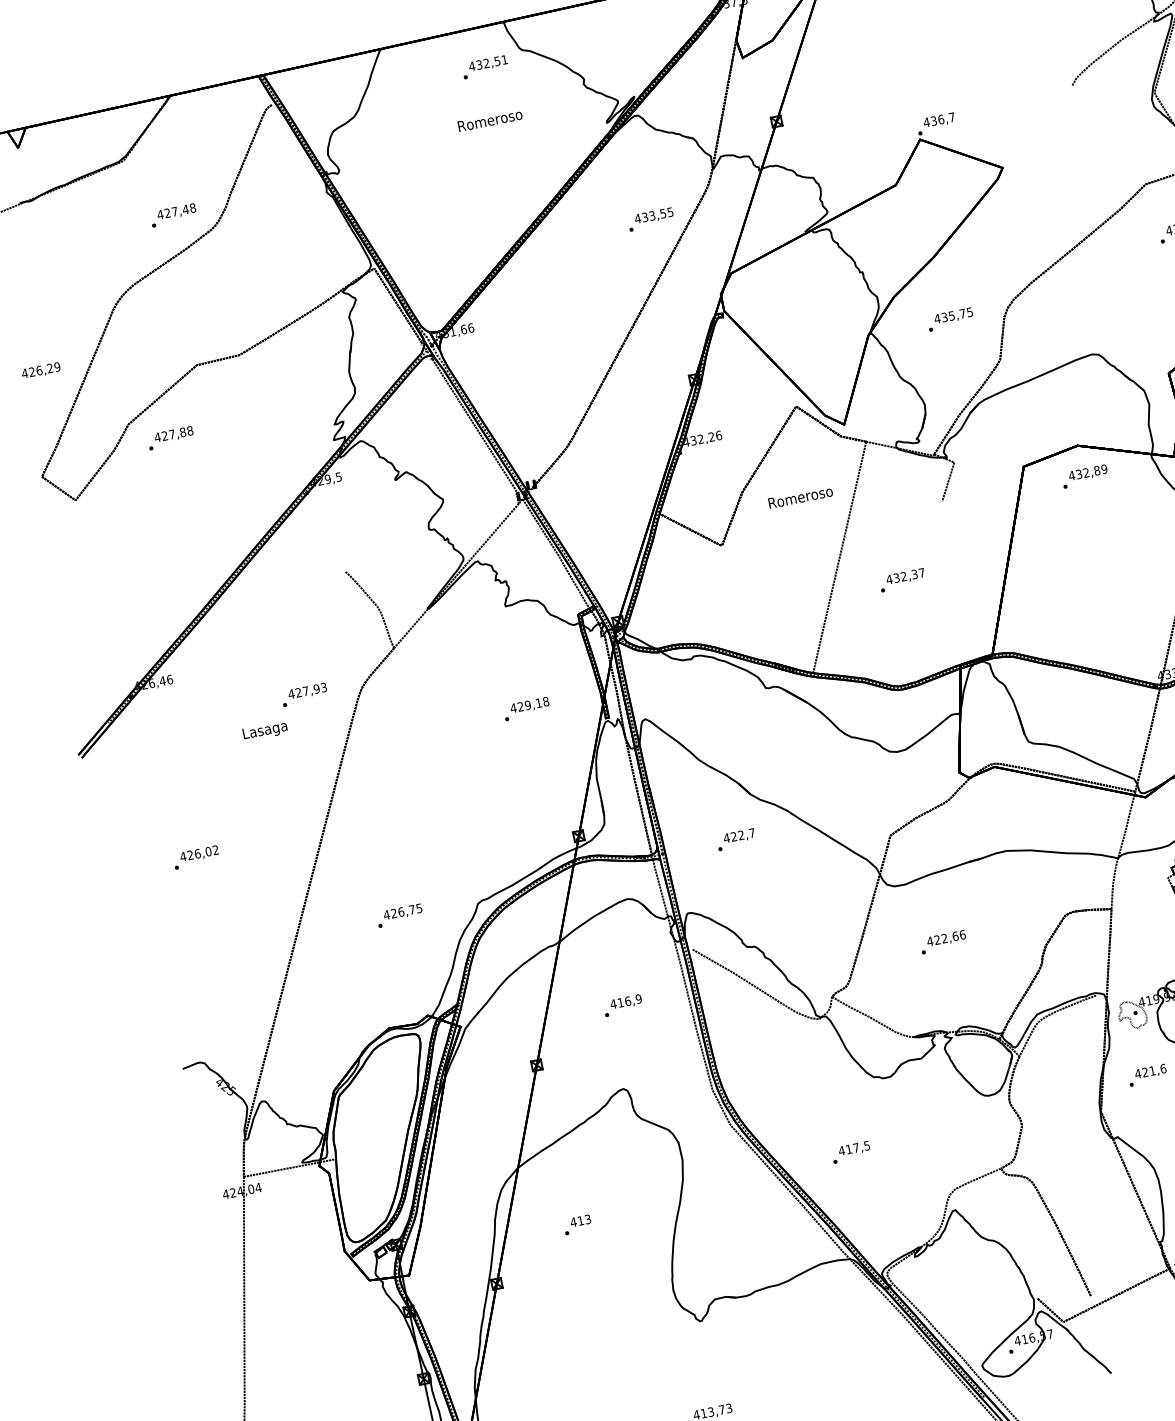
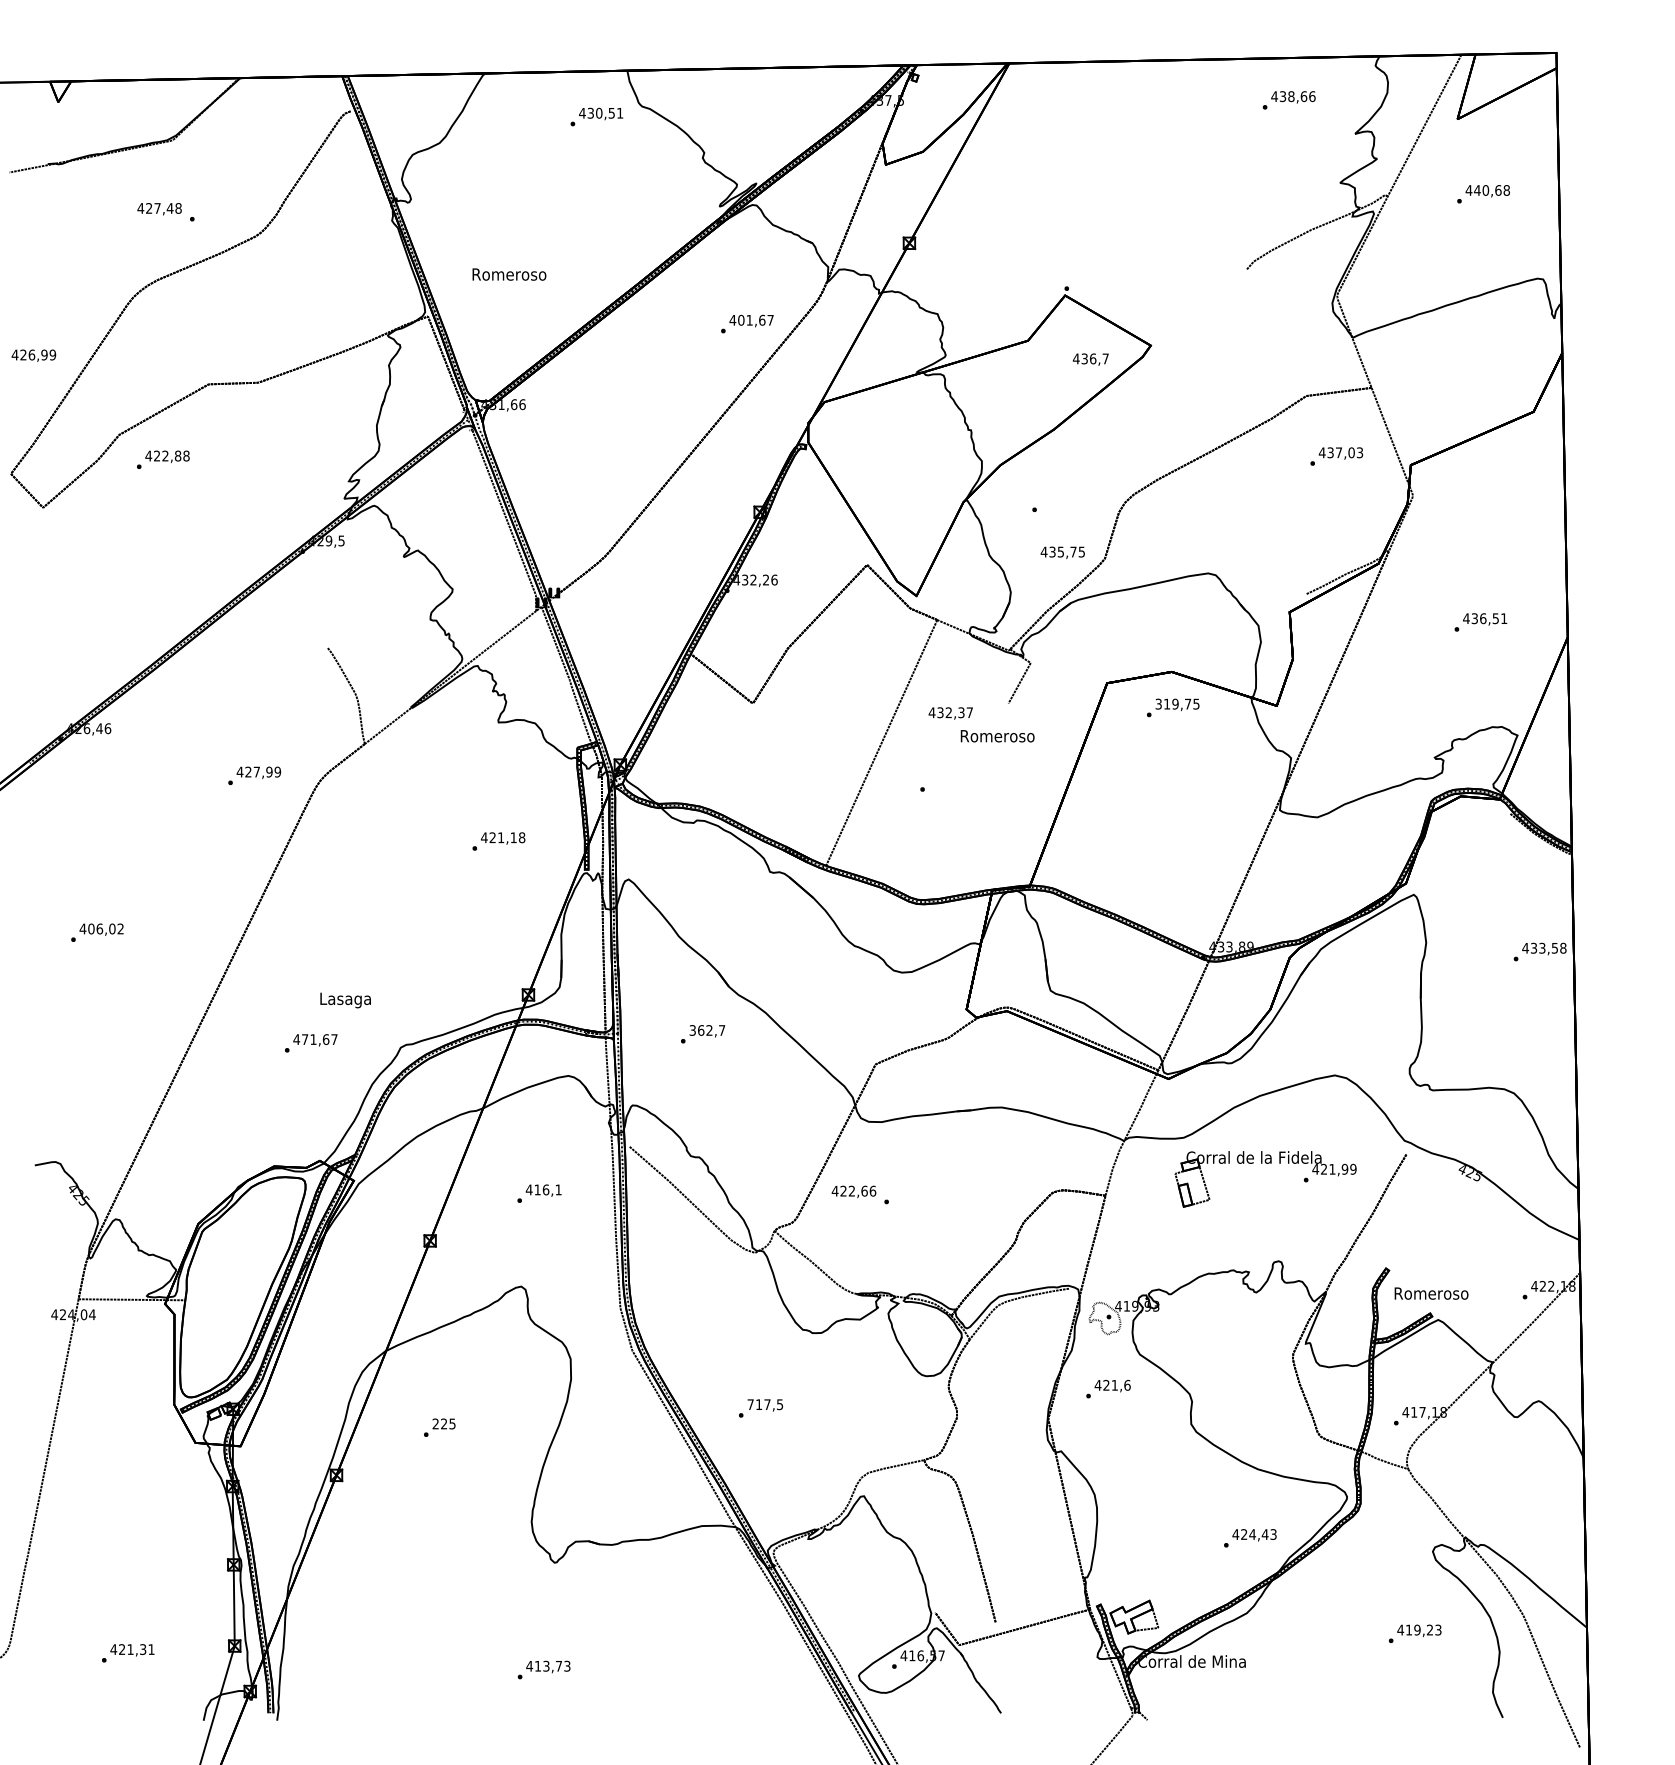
text: (486, 62) -> (599, 112), 432,51 -> 430,51
text: (490, 120) -> (509, 274), moved
text: (939, 120) -> (1090, 359), moved
text: (176, 212) -> (159, 209), moved
text: (657, 214) -> (755, 319), 433,55 -> 401,67
text: (953, 316) -> (1062, 552), moved
text: (50, 368) -> (44, 354), 426,29 -> 426,99
text: (172, 434) -> (165, 455), 427,88 -> 422,88
text: (1087, 471) -> (1177, 703), 432,89 -> 319,75
text: (800, 497) -> (997, 736), moved
text: (905, 576) -> (950, 713), moved
text: (323, 687) -> (277, 771), 427,93 -> 427,99
text: (527, 705) -> (500, 837), 429,18 -> 421,18
text: (265, 731) -> (345, 1000), moved
text: (730, 837) -> (696, 1030), 422,7 -> 362,7
text: (190, 854) -> (91, 928), 426,02 -> 406,02
text: (406, 910) -> (319, 1039), 426,75 -> 471,67
text: (946, 938) -> (853, 1191), moved
text: (638, 998) -> (558, 1189), 416,9 -> 416,1
text: (841, 1150) -> (750, 1404), 417,5 -> 717,5
text: (580, 1220) -> (443, 1423), 413 -> 225

